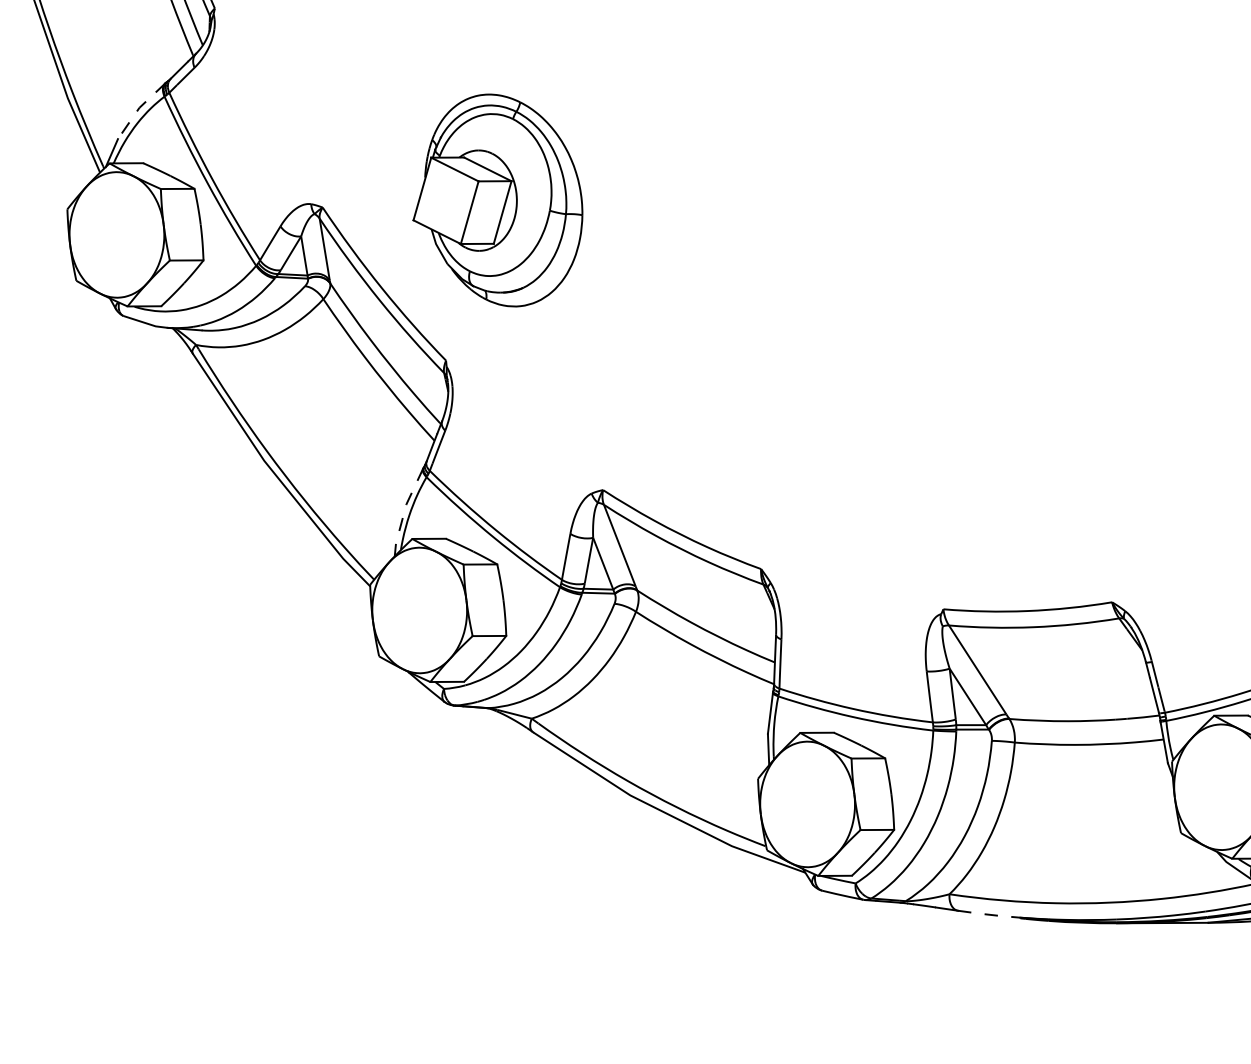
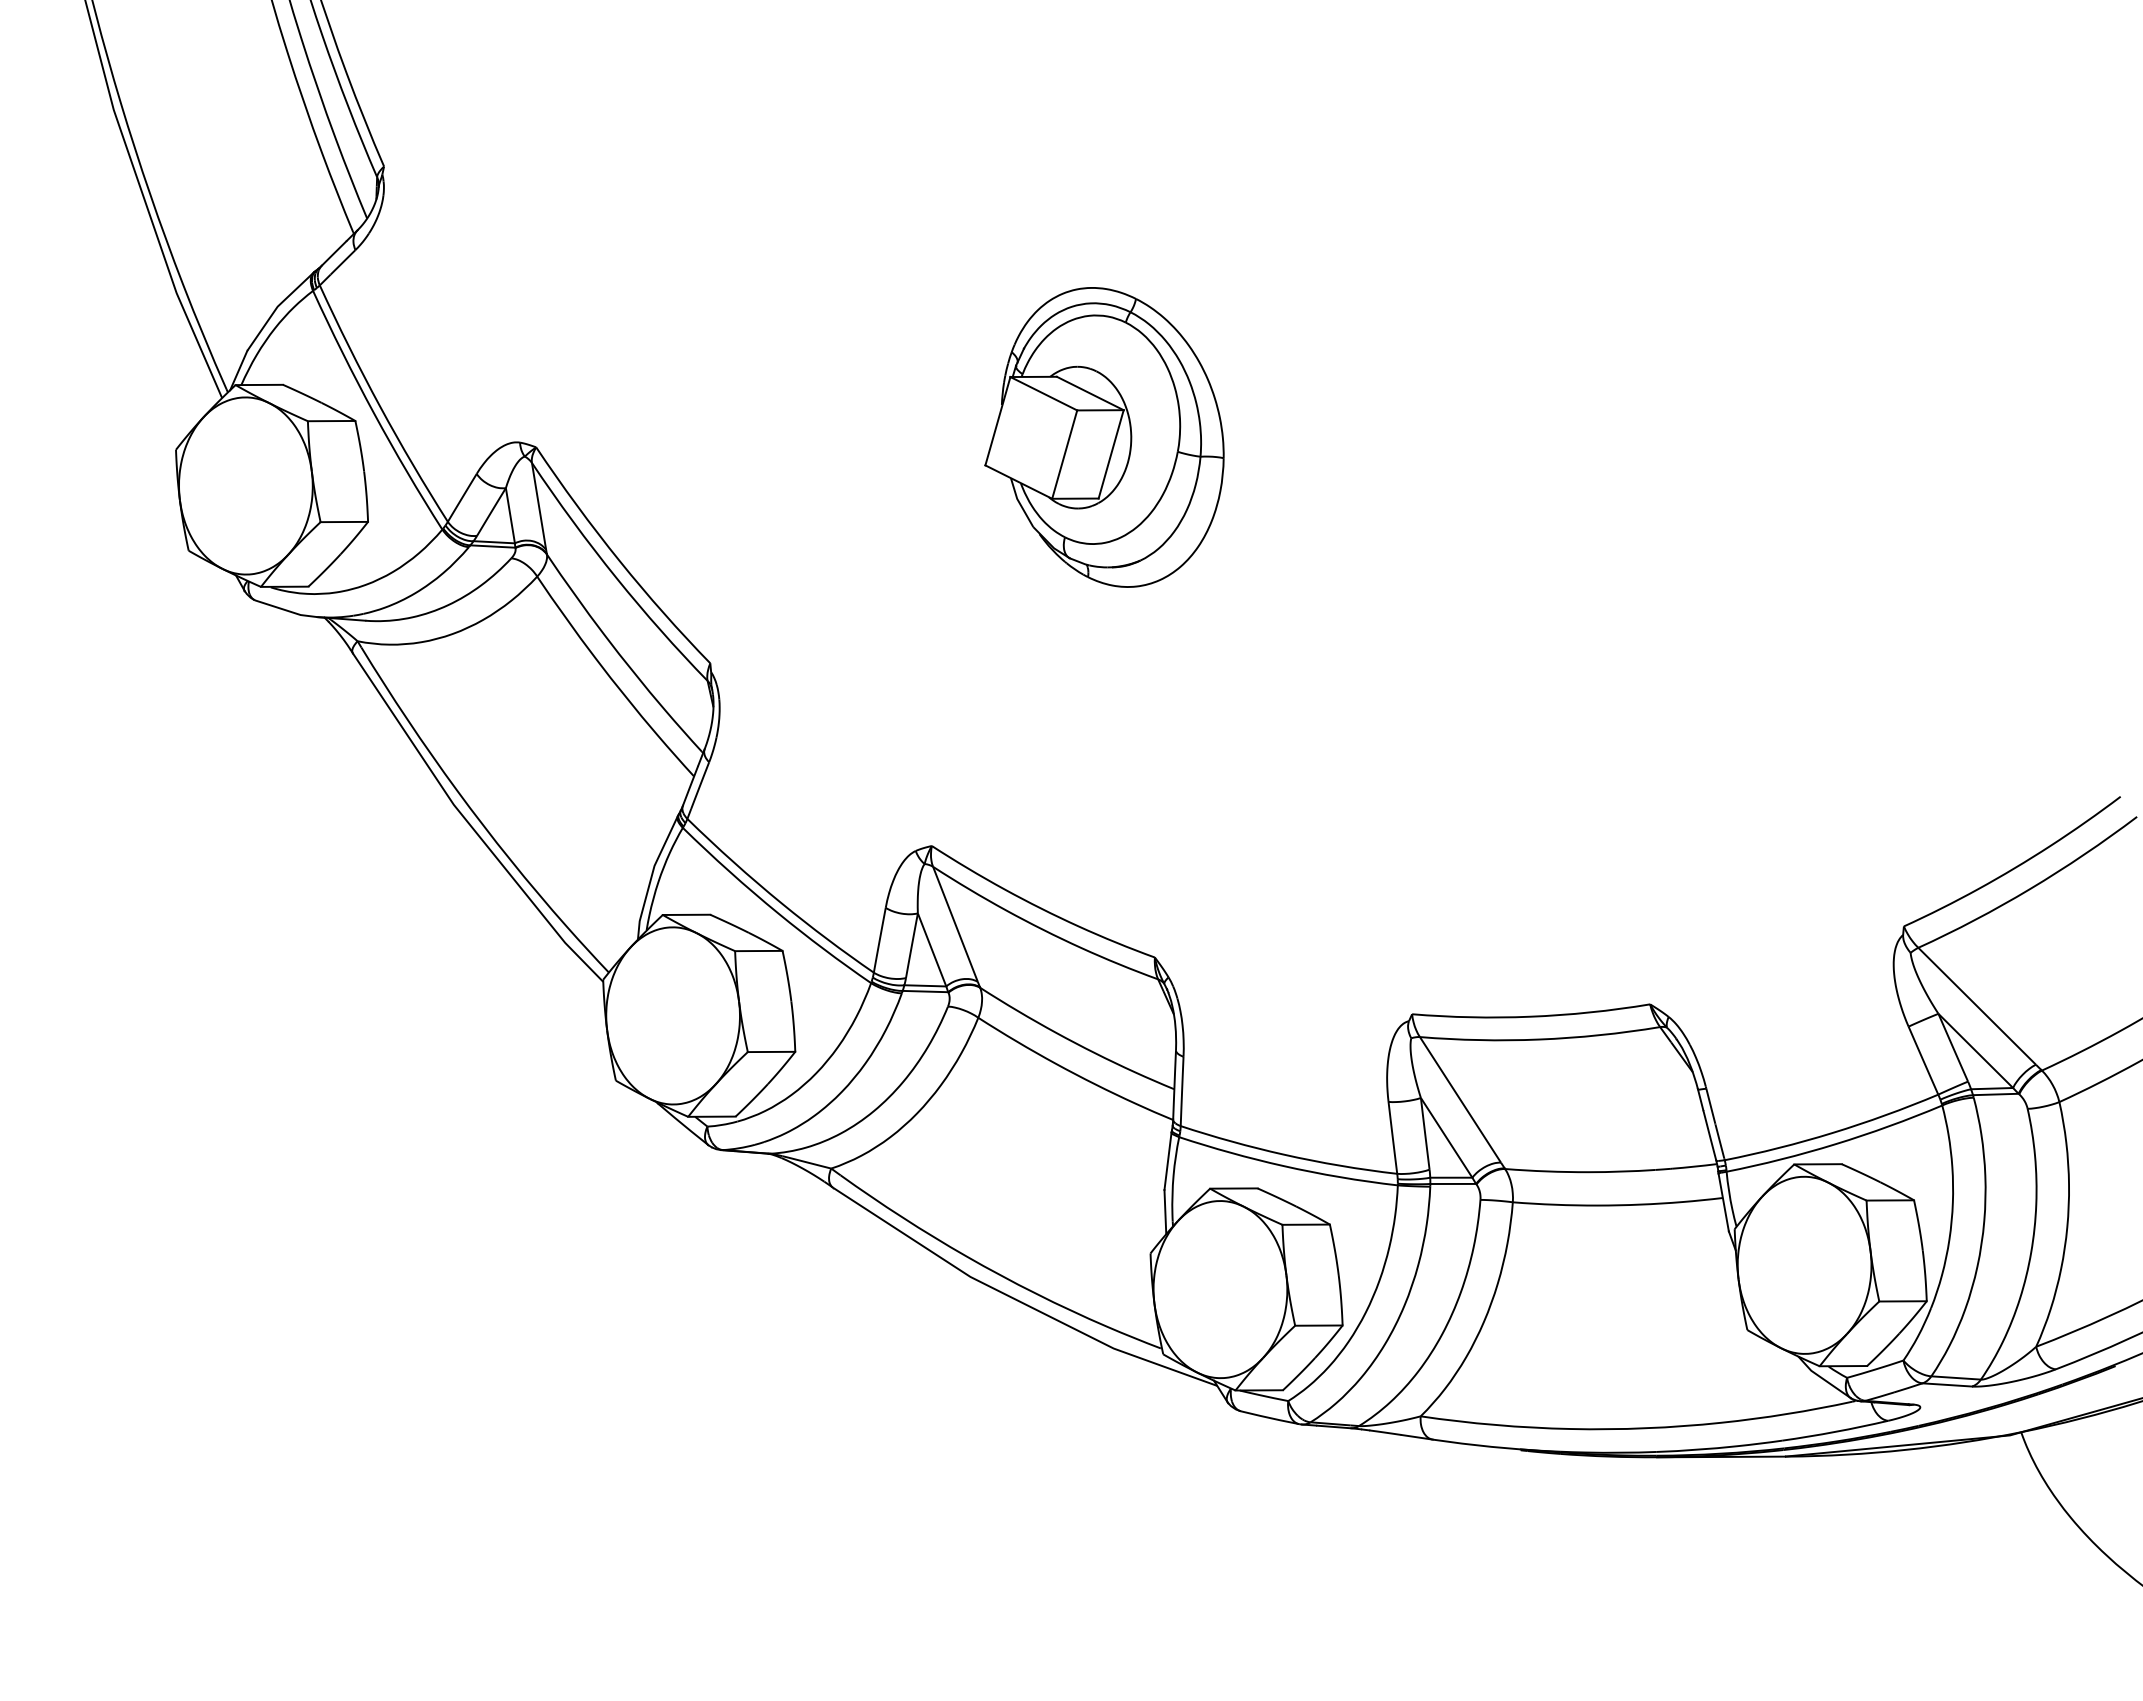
line: (139, 108) -> (277, 307), dashed -> solid
part: (497, 200) -> (1104, 437), moved
line: (404, 511) -> (651, 876), dashed -> solid
line: (989, 914) -> (1476, 1445), dashed -> solid

